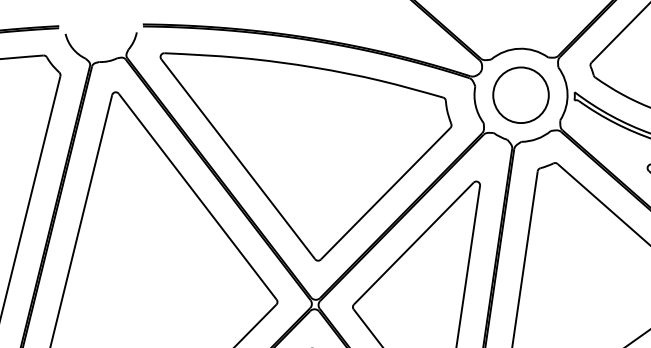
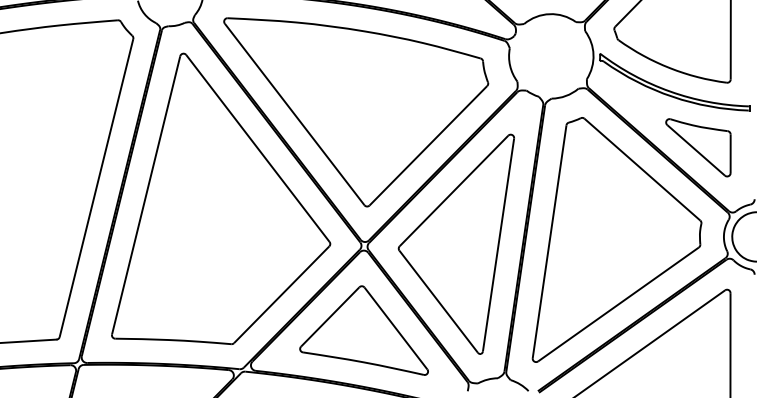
circle: (521, 95) -> (551, 56), removed

